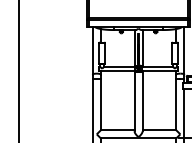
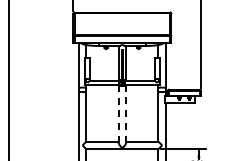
line: (134, 100) -> (118, 113), solid -> dashed
line: (142, 100) -> (126, 113), solid -> dashed

